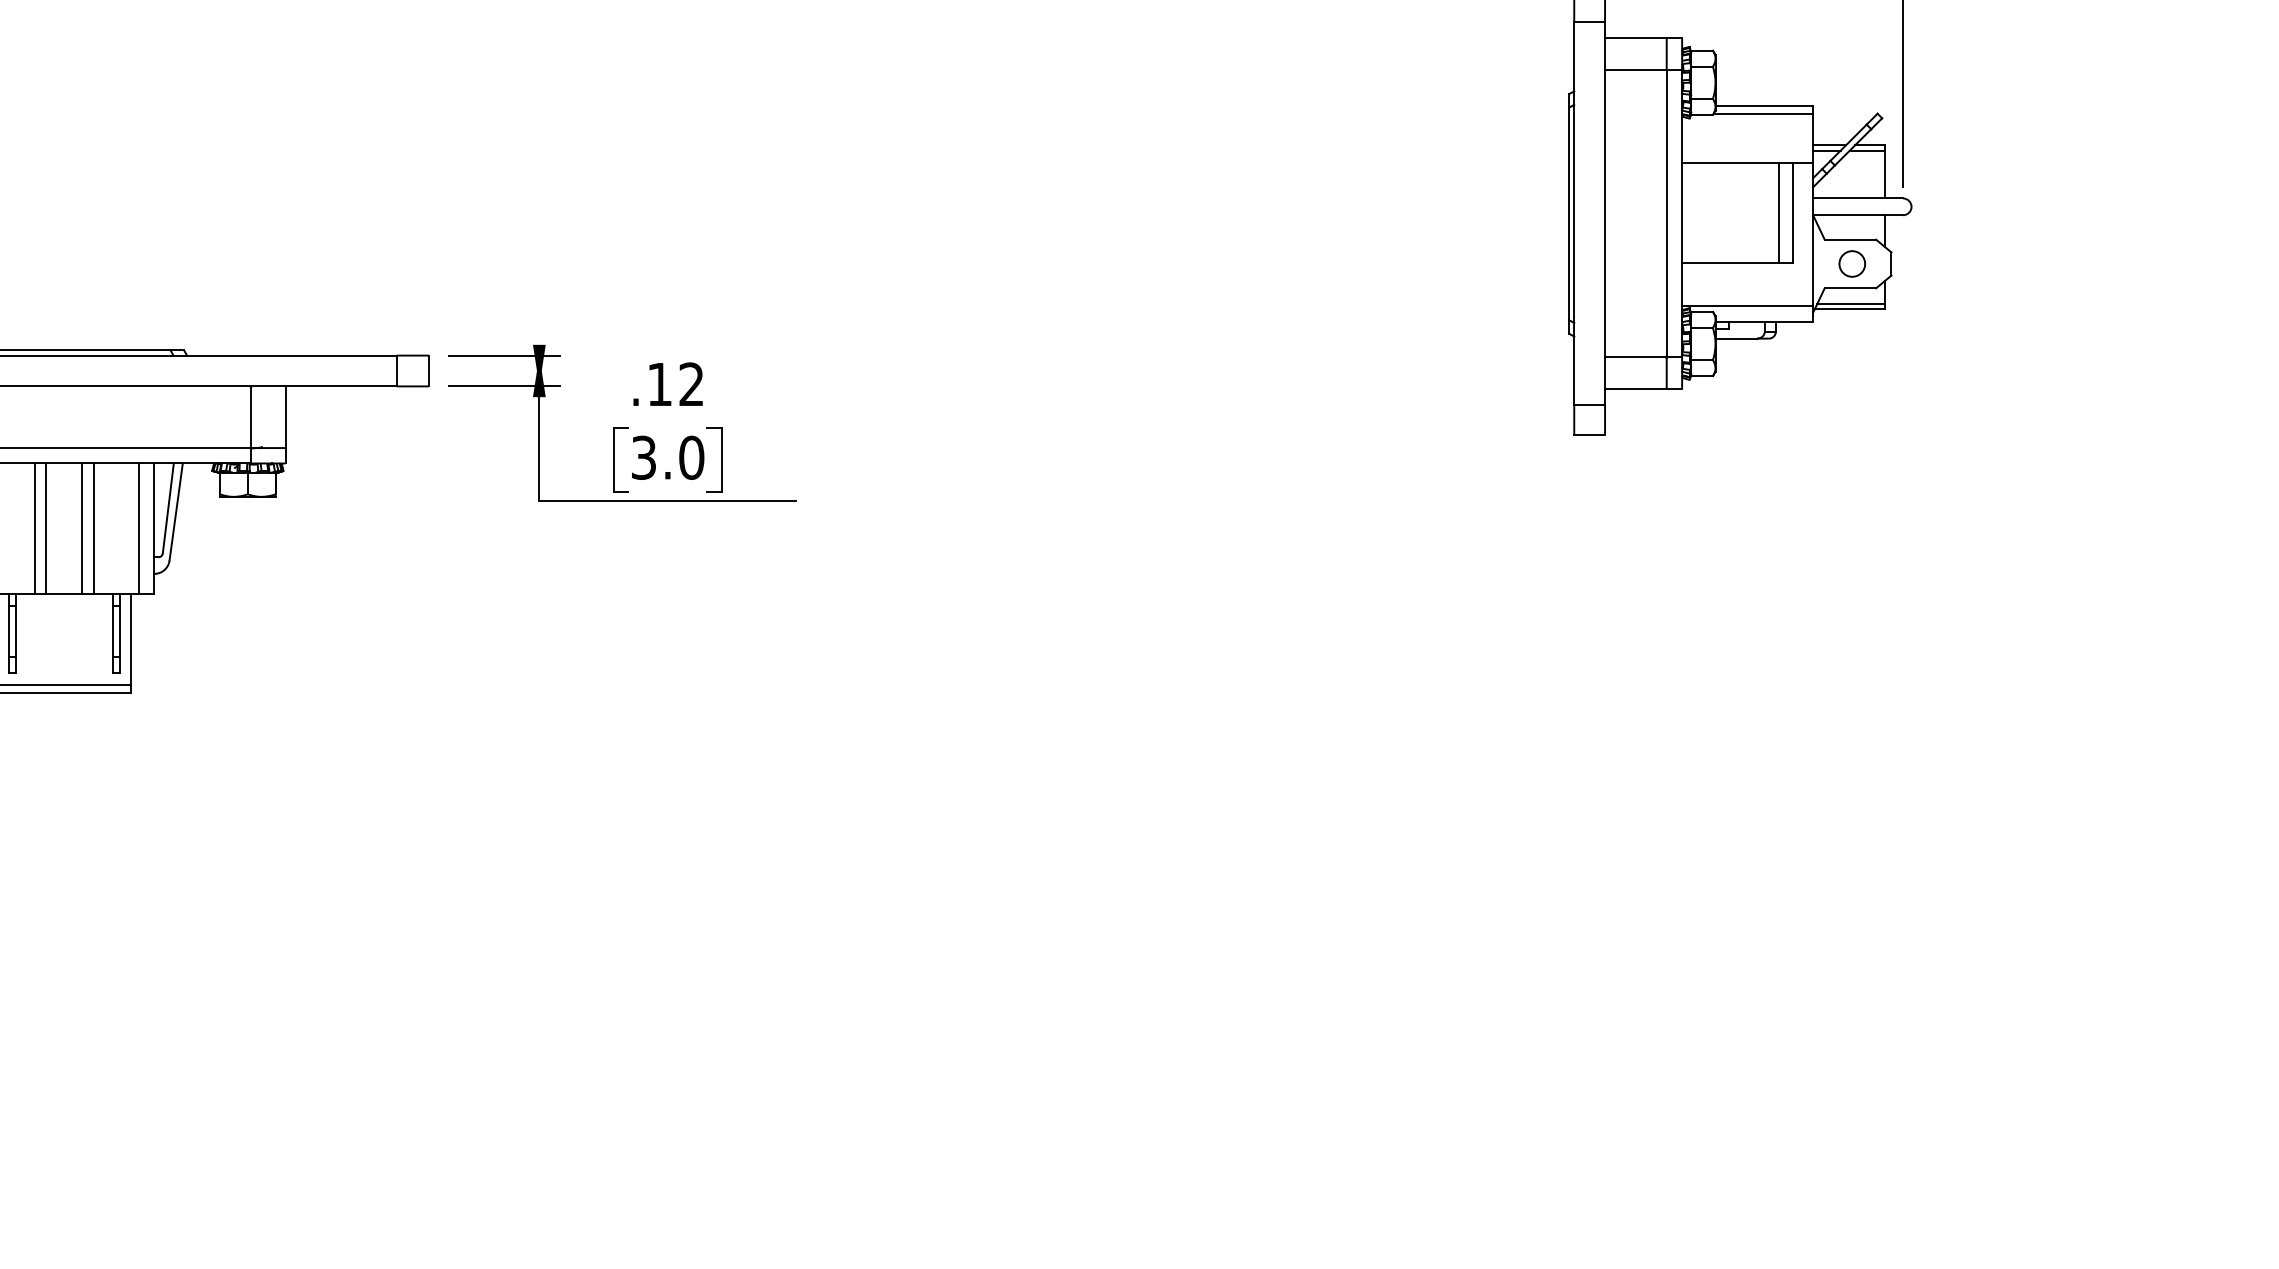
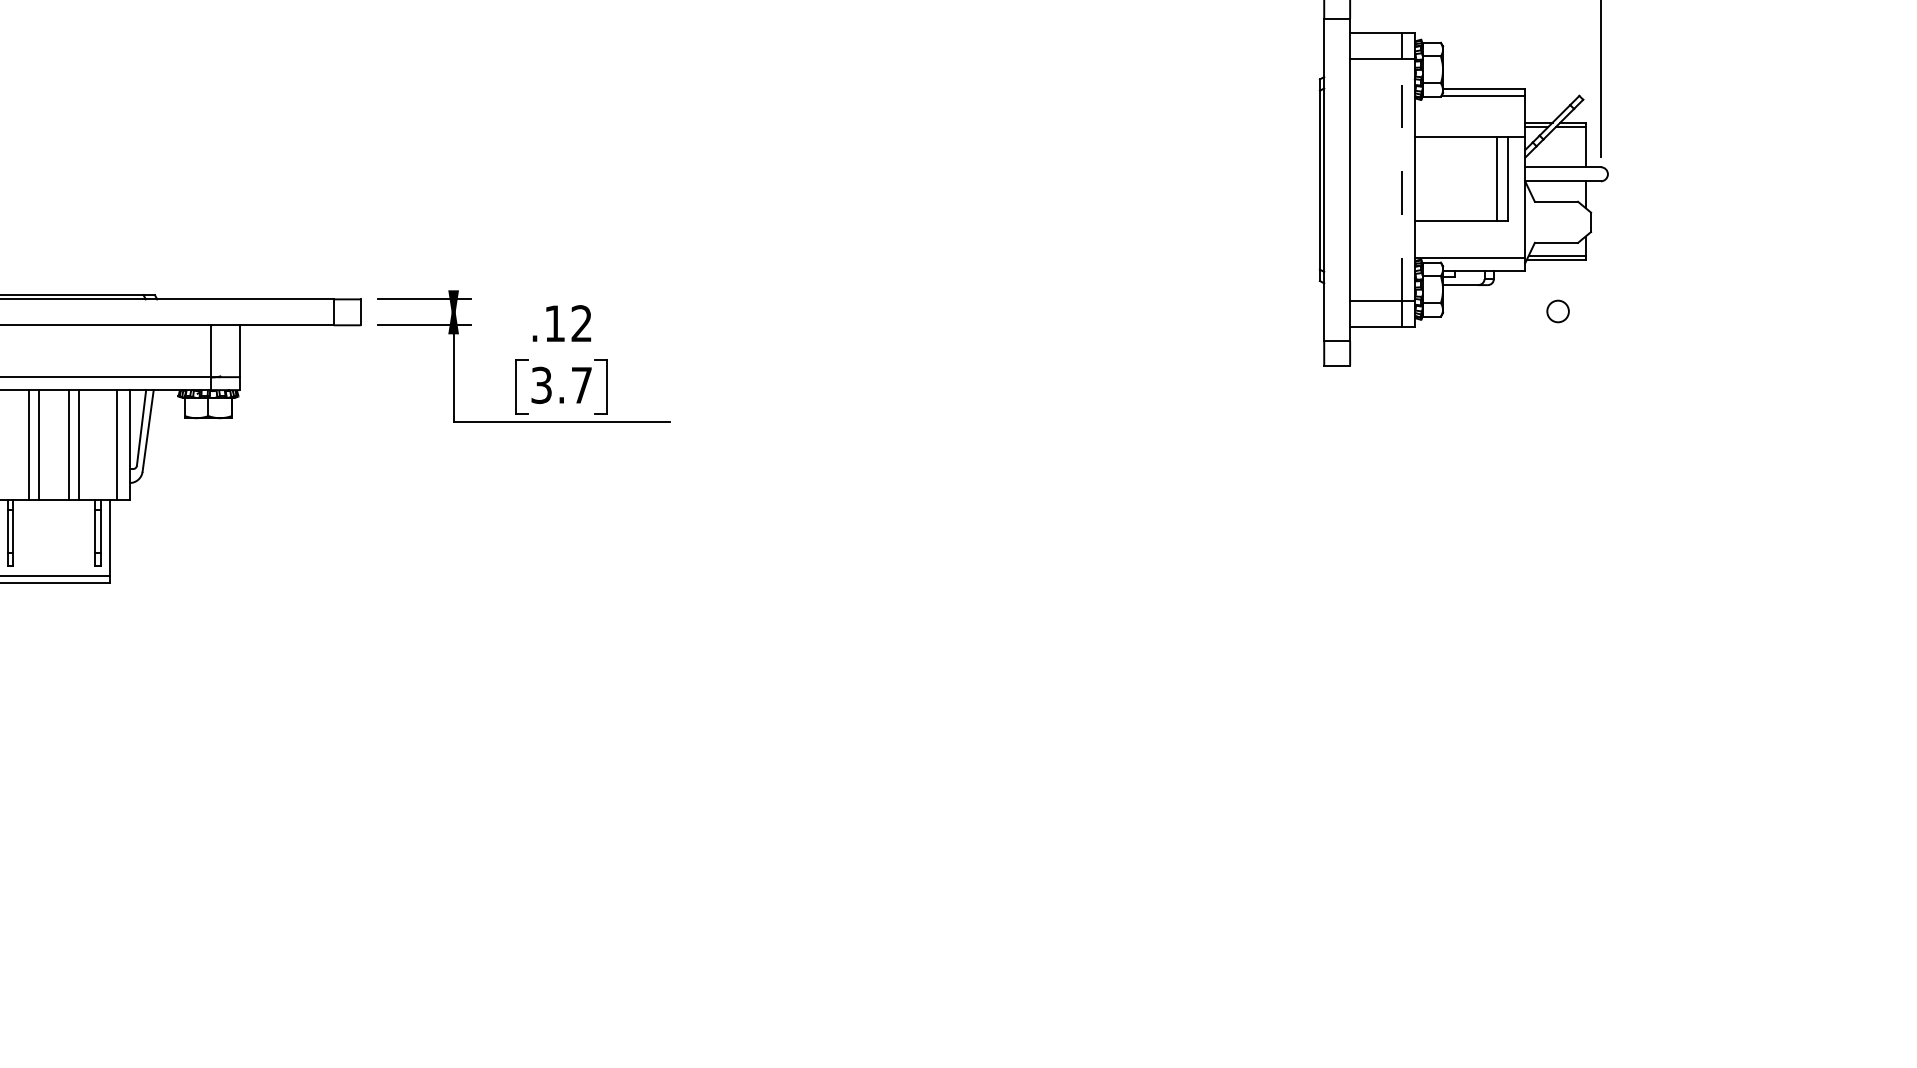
line: (1666, 213) -> (1401, 179), solid -> dashed
circle: (1851, 263) -> (1557, 311), moved
text: (691, 457) -> (581, 385), 3.0 -> 3.7

